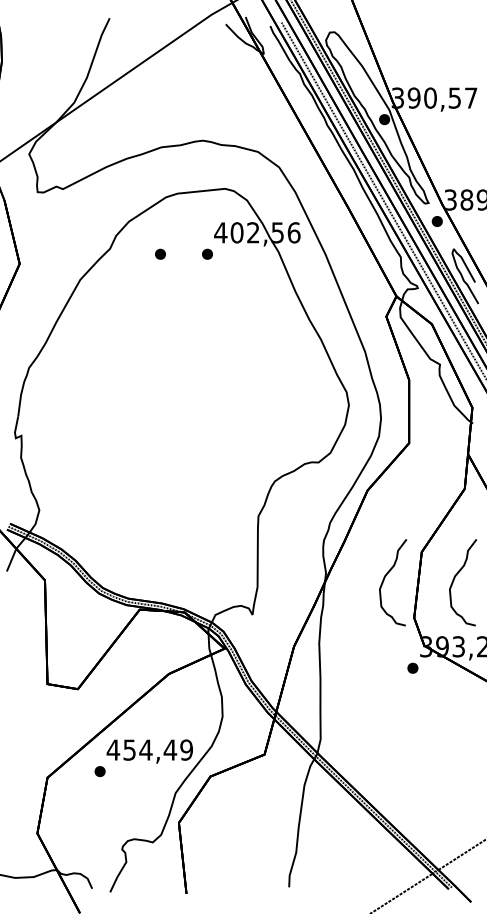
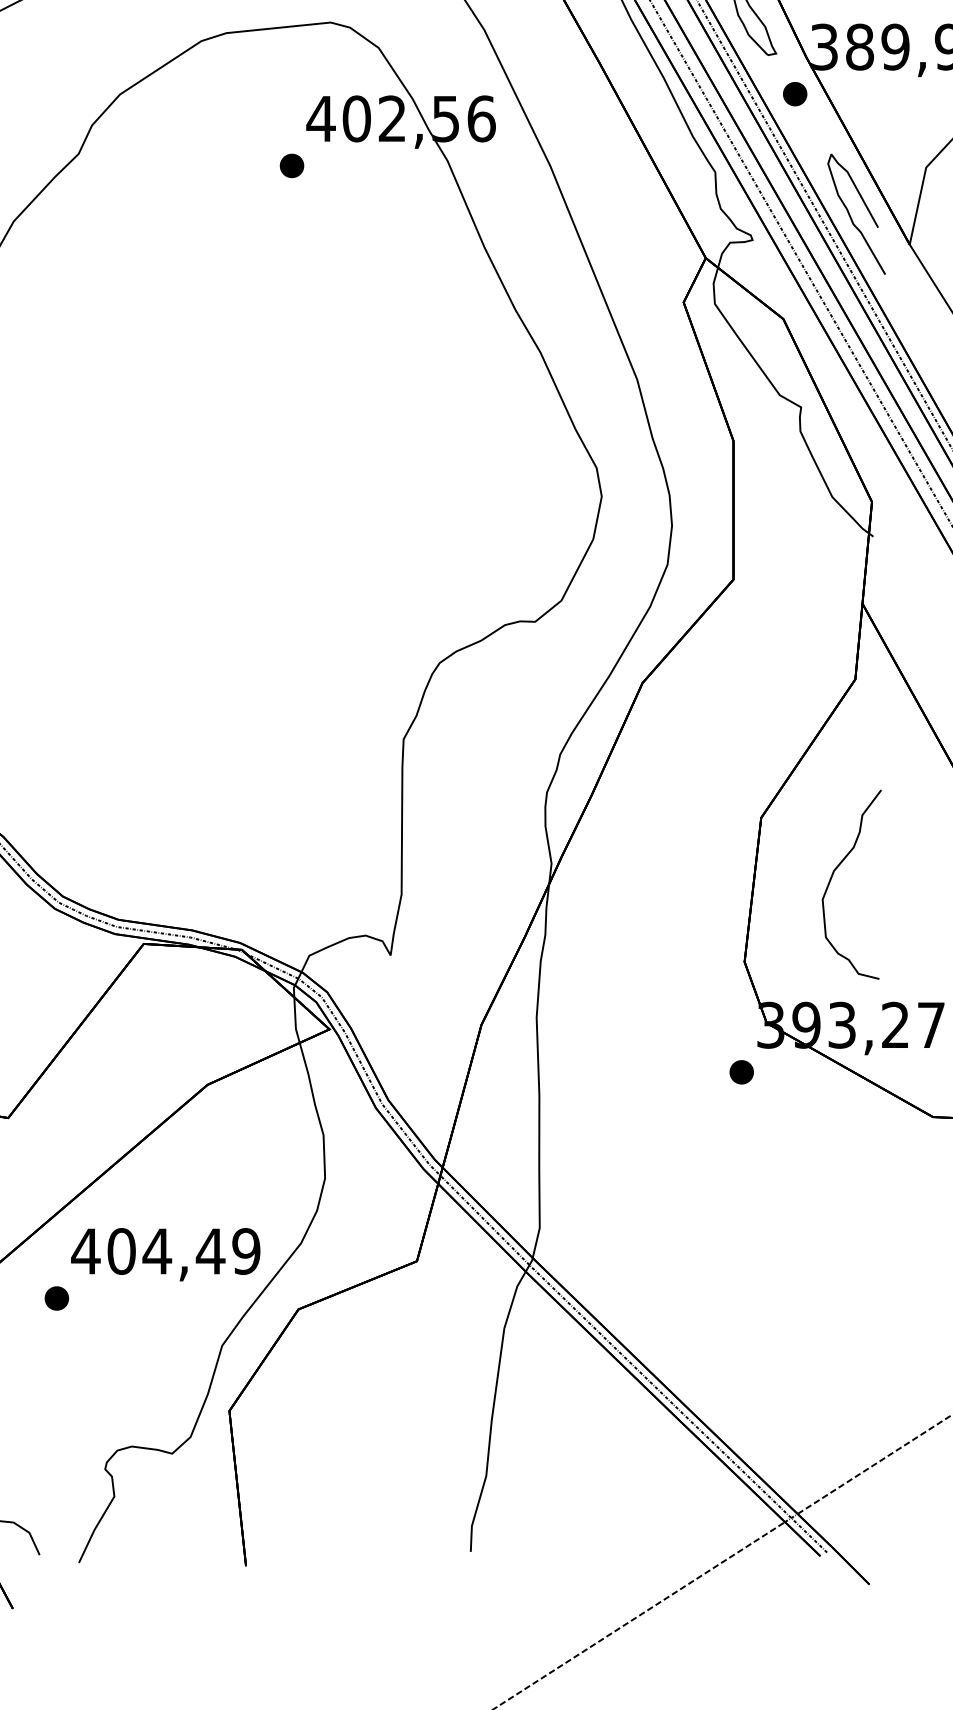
part: (160, 253) -> (189, 164), removed
curve: (385, 578) -> (681, 875), removed
text: (129, 749) -> (121, 1250), 454,49 -> 404,49

